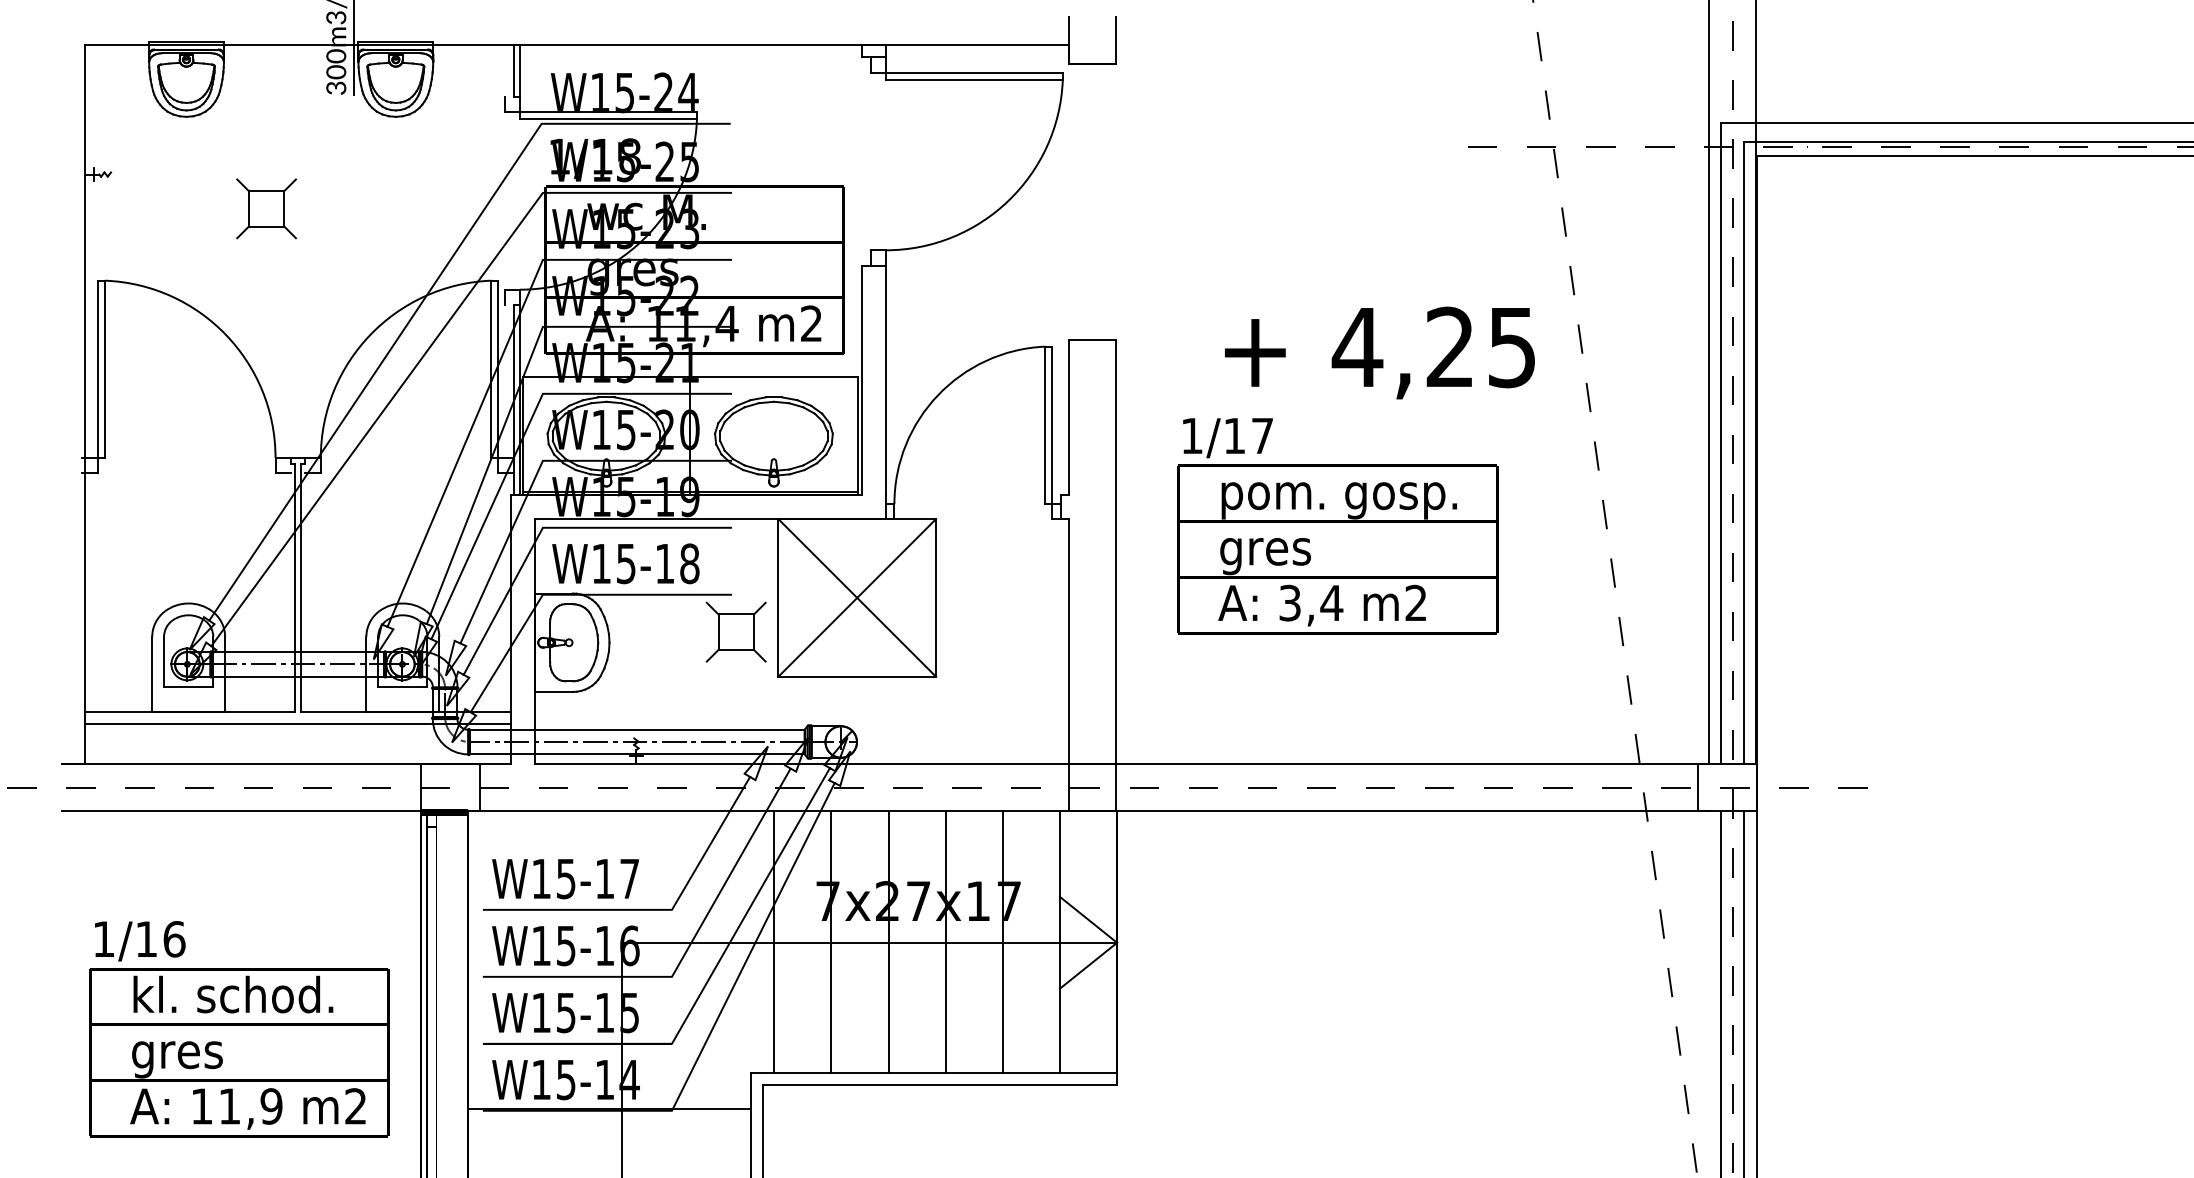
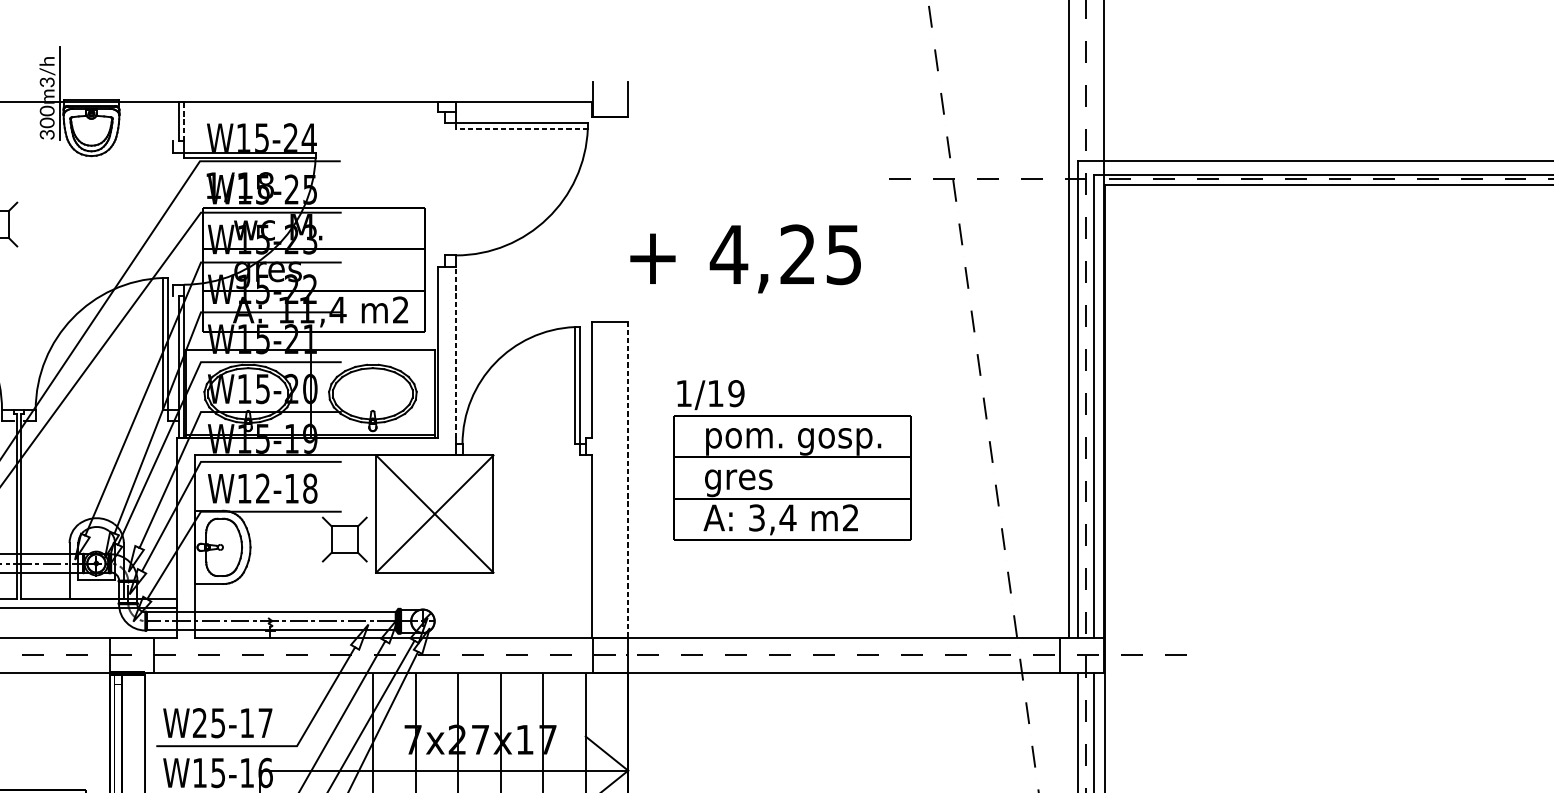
line: (519, 70) -> (183, 121), solid -> dashed
line: (974, 79) -> (522, 128), solid -> dashed
text: (1379, 352) -> (745, 258), moved
line: (885, 380) -> (455, 352), solid -> dashed
text: (1262, 435) -> (736, 393), 1/17 -> 1/19
line: (1116, 552) -> (627, 480), solid -> dashed
text: (625, 563) -> (262, 488), W15-18 -> W12-18
text: (541, 878) -> (199, 722), W15-17 -> W25-17

